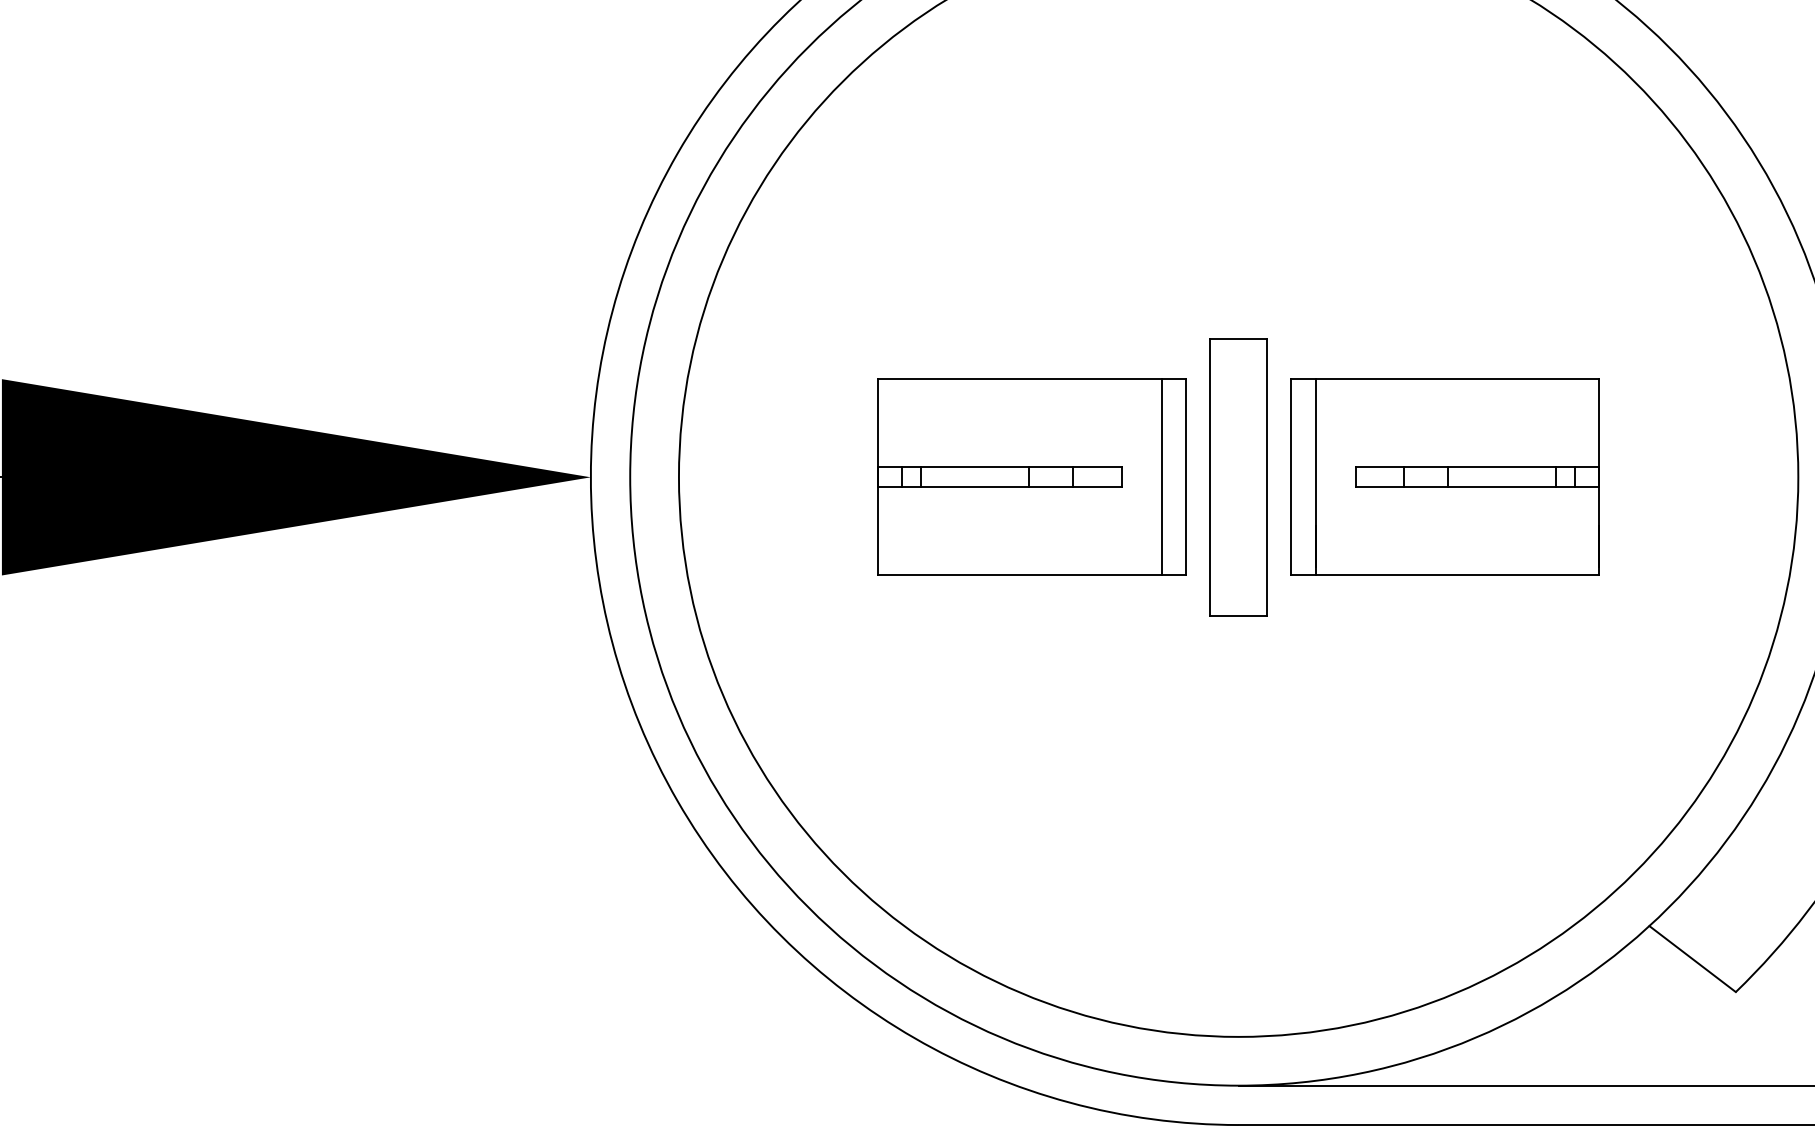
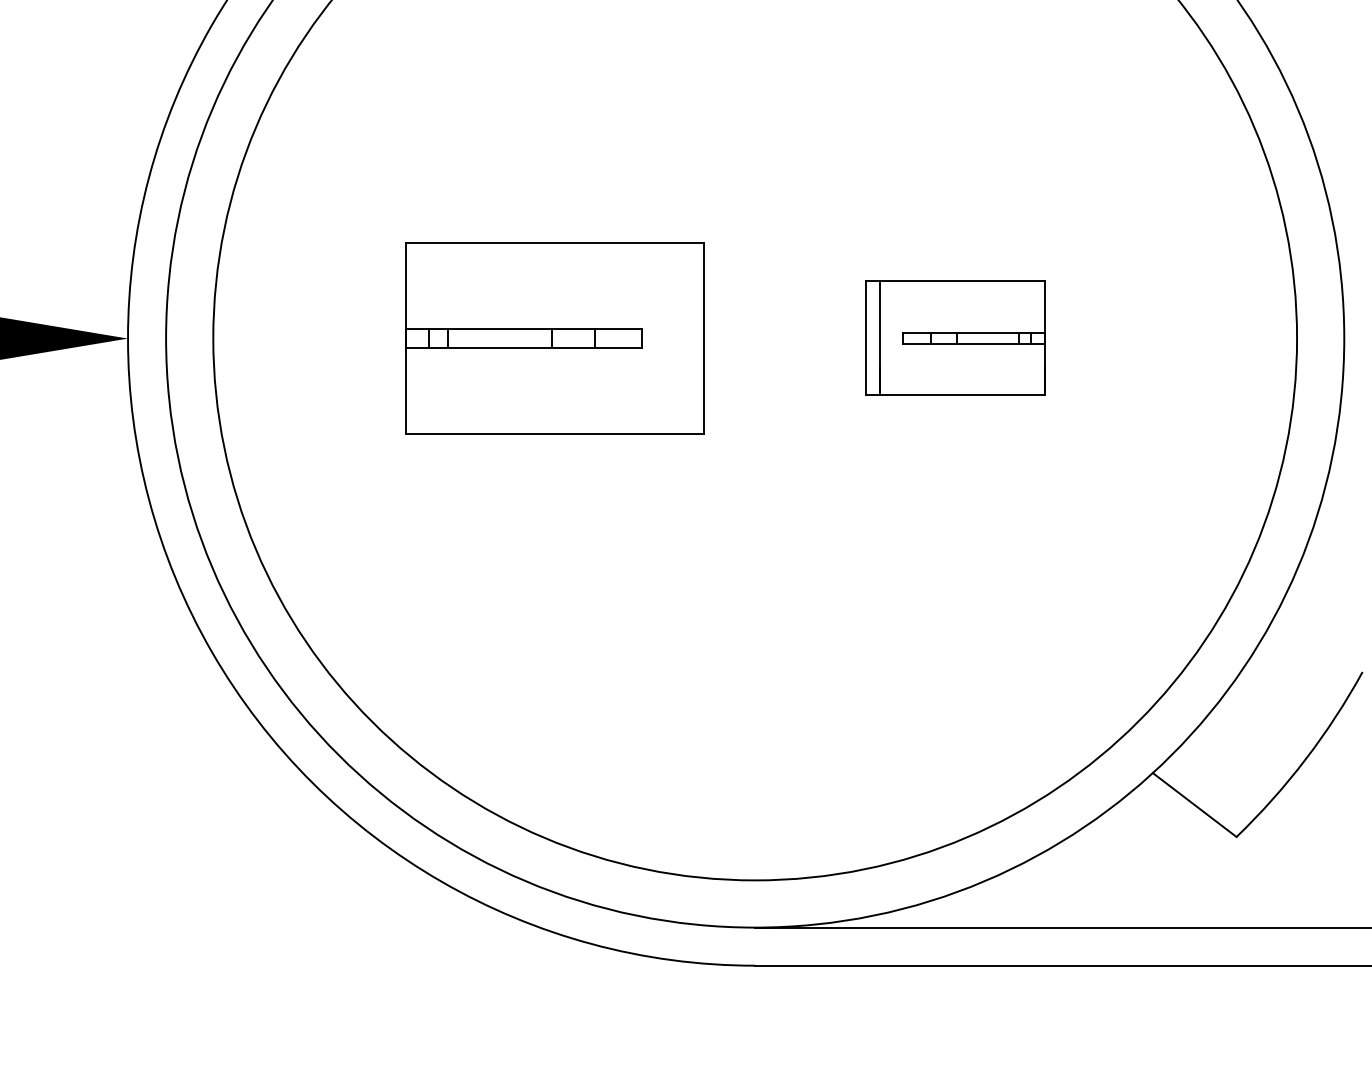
part: (1444, 476) -> (954, 337), size x0.6
line: (1161, 477) -> (680, 338), removed
part: (1238, 477) -> (755, 338), removed

